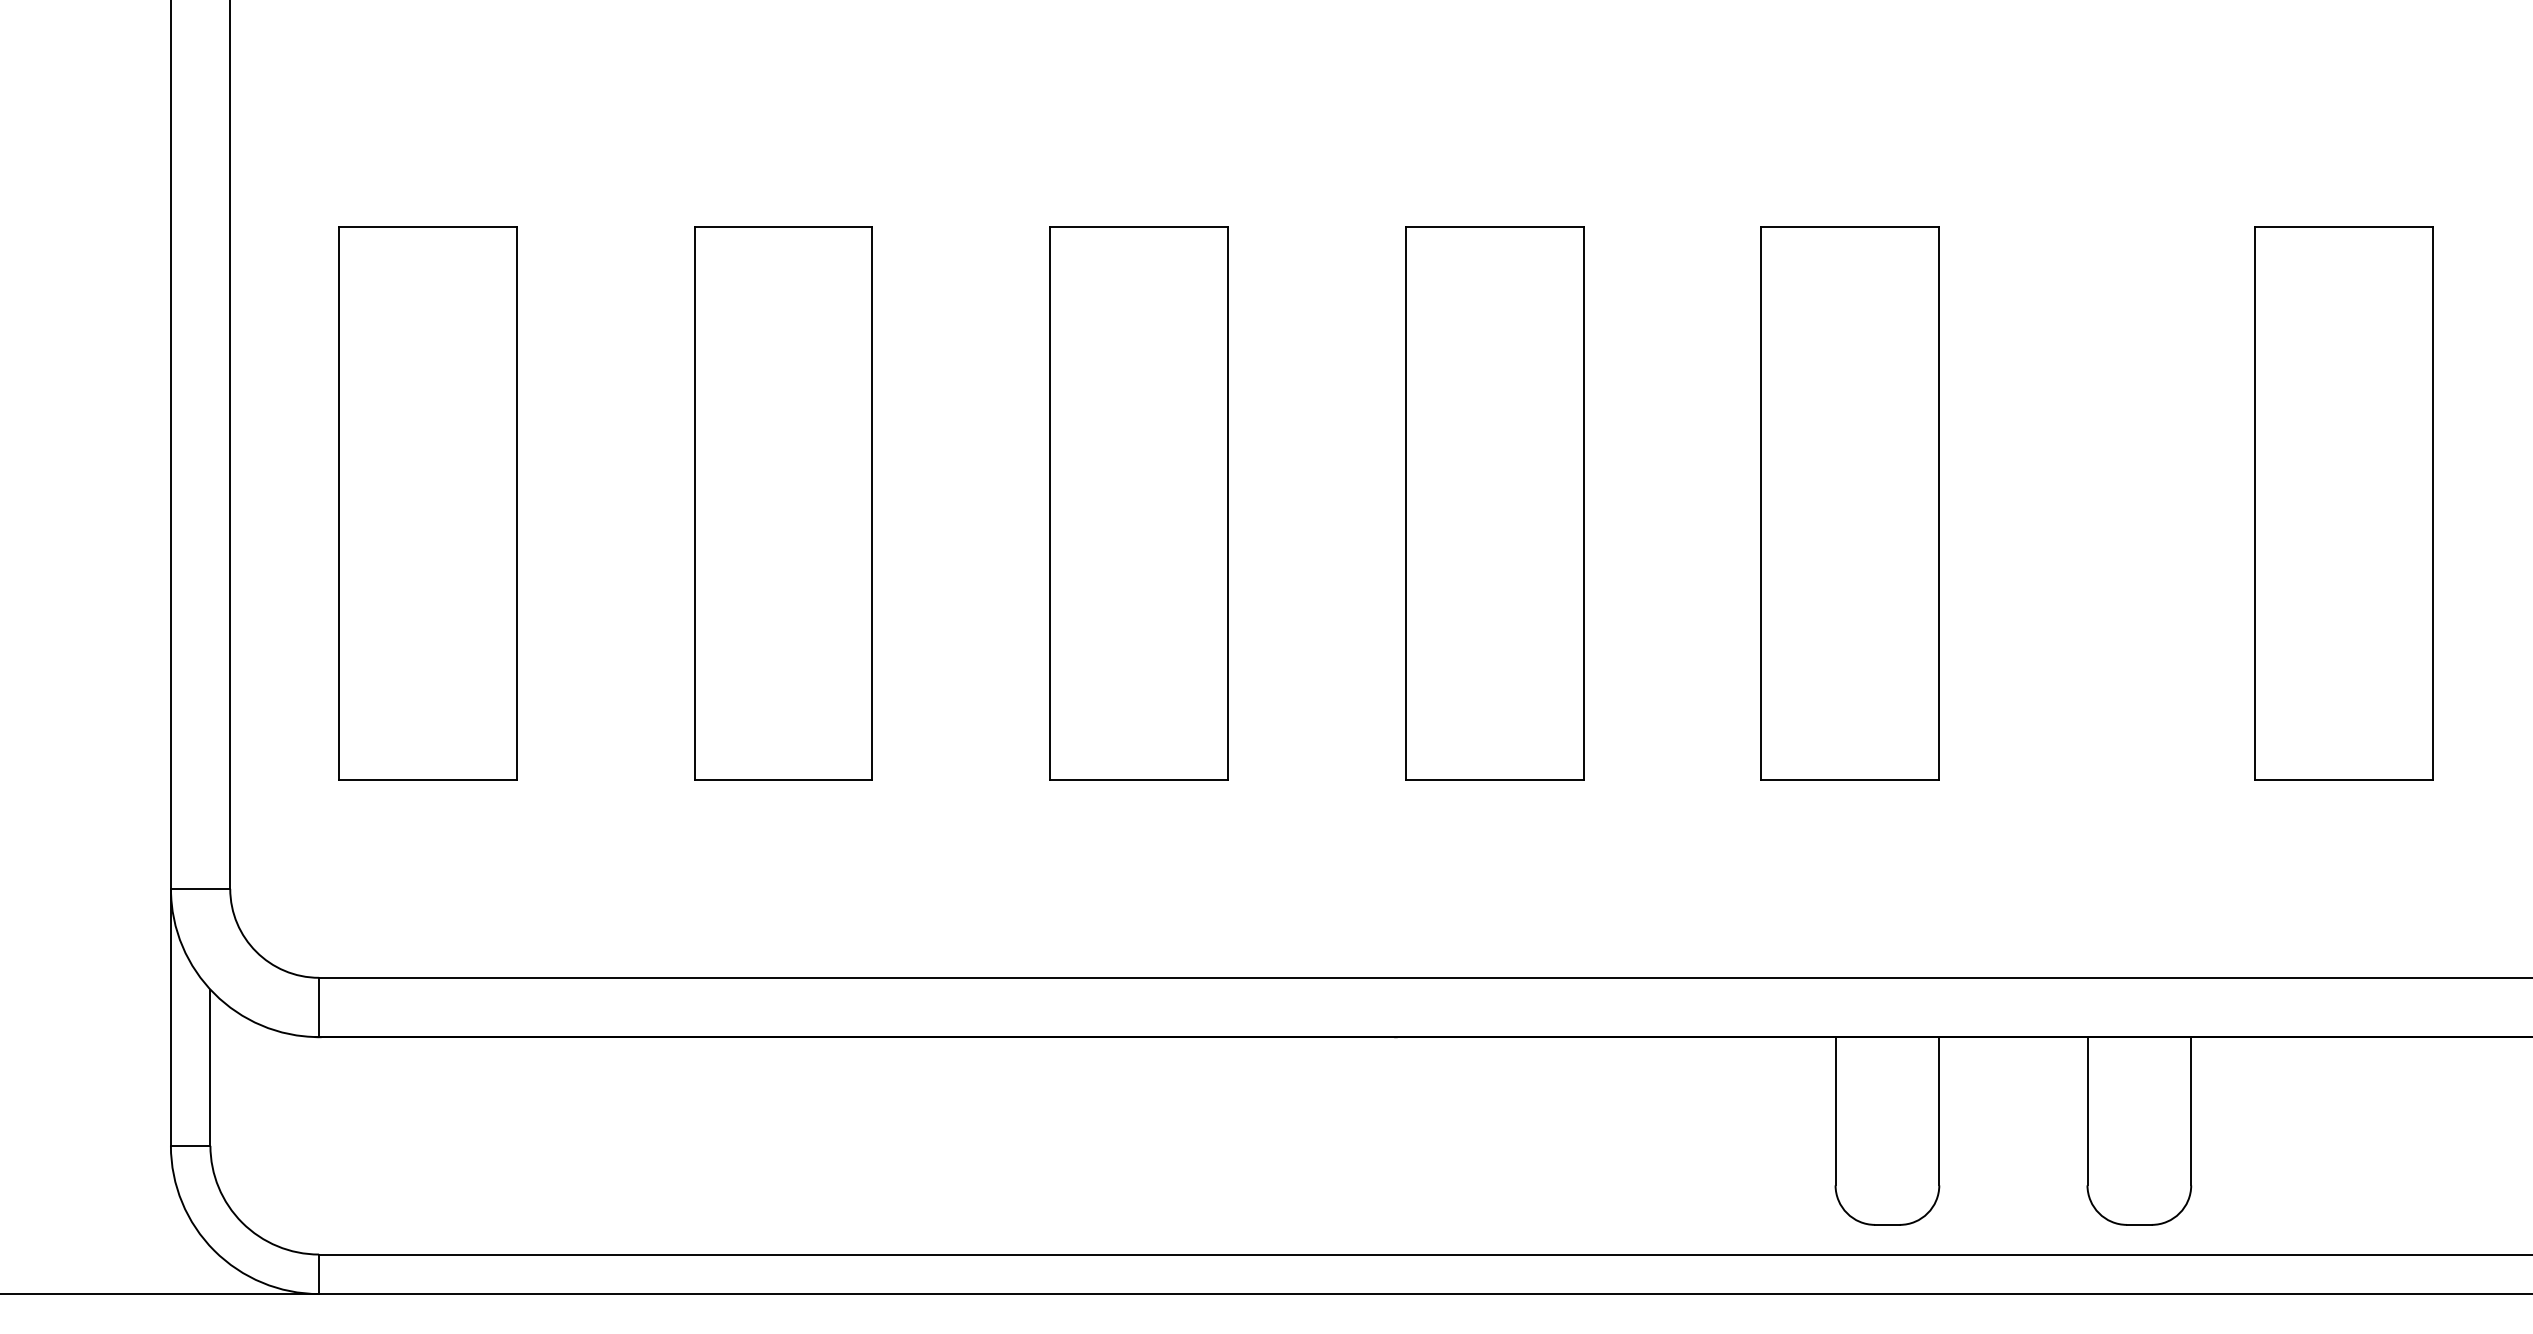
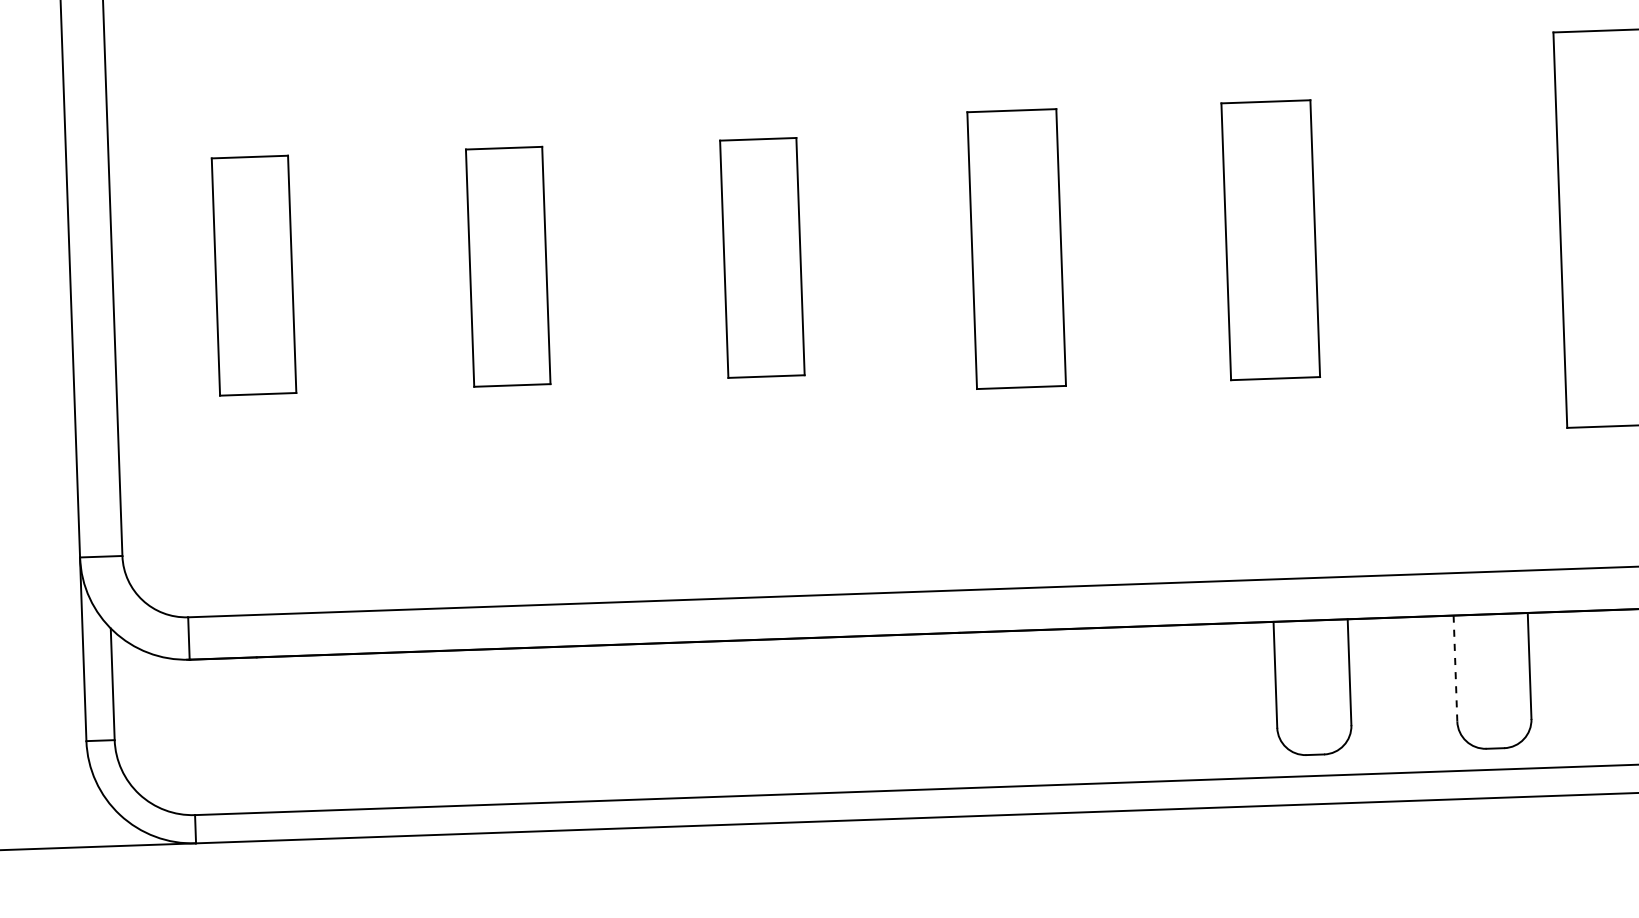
part: (427, 503) -> (253, 275), size x0.6
part: (783, 503) -> (508, 266), size x0.6
part: (1138, 503) -> (761, 257), size x0.6
part: (1494, 503) -> (1016, 248), size x0.7
part: (1849, 503) -> (1270, 240), size x0.7
line: (2087, 1110) -> (1455, 668), solid -> dashed

